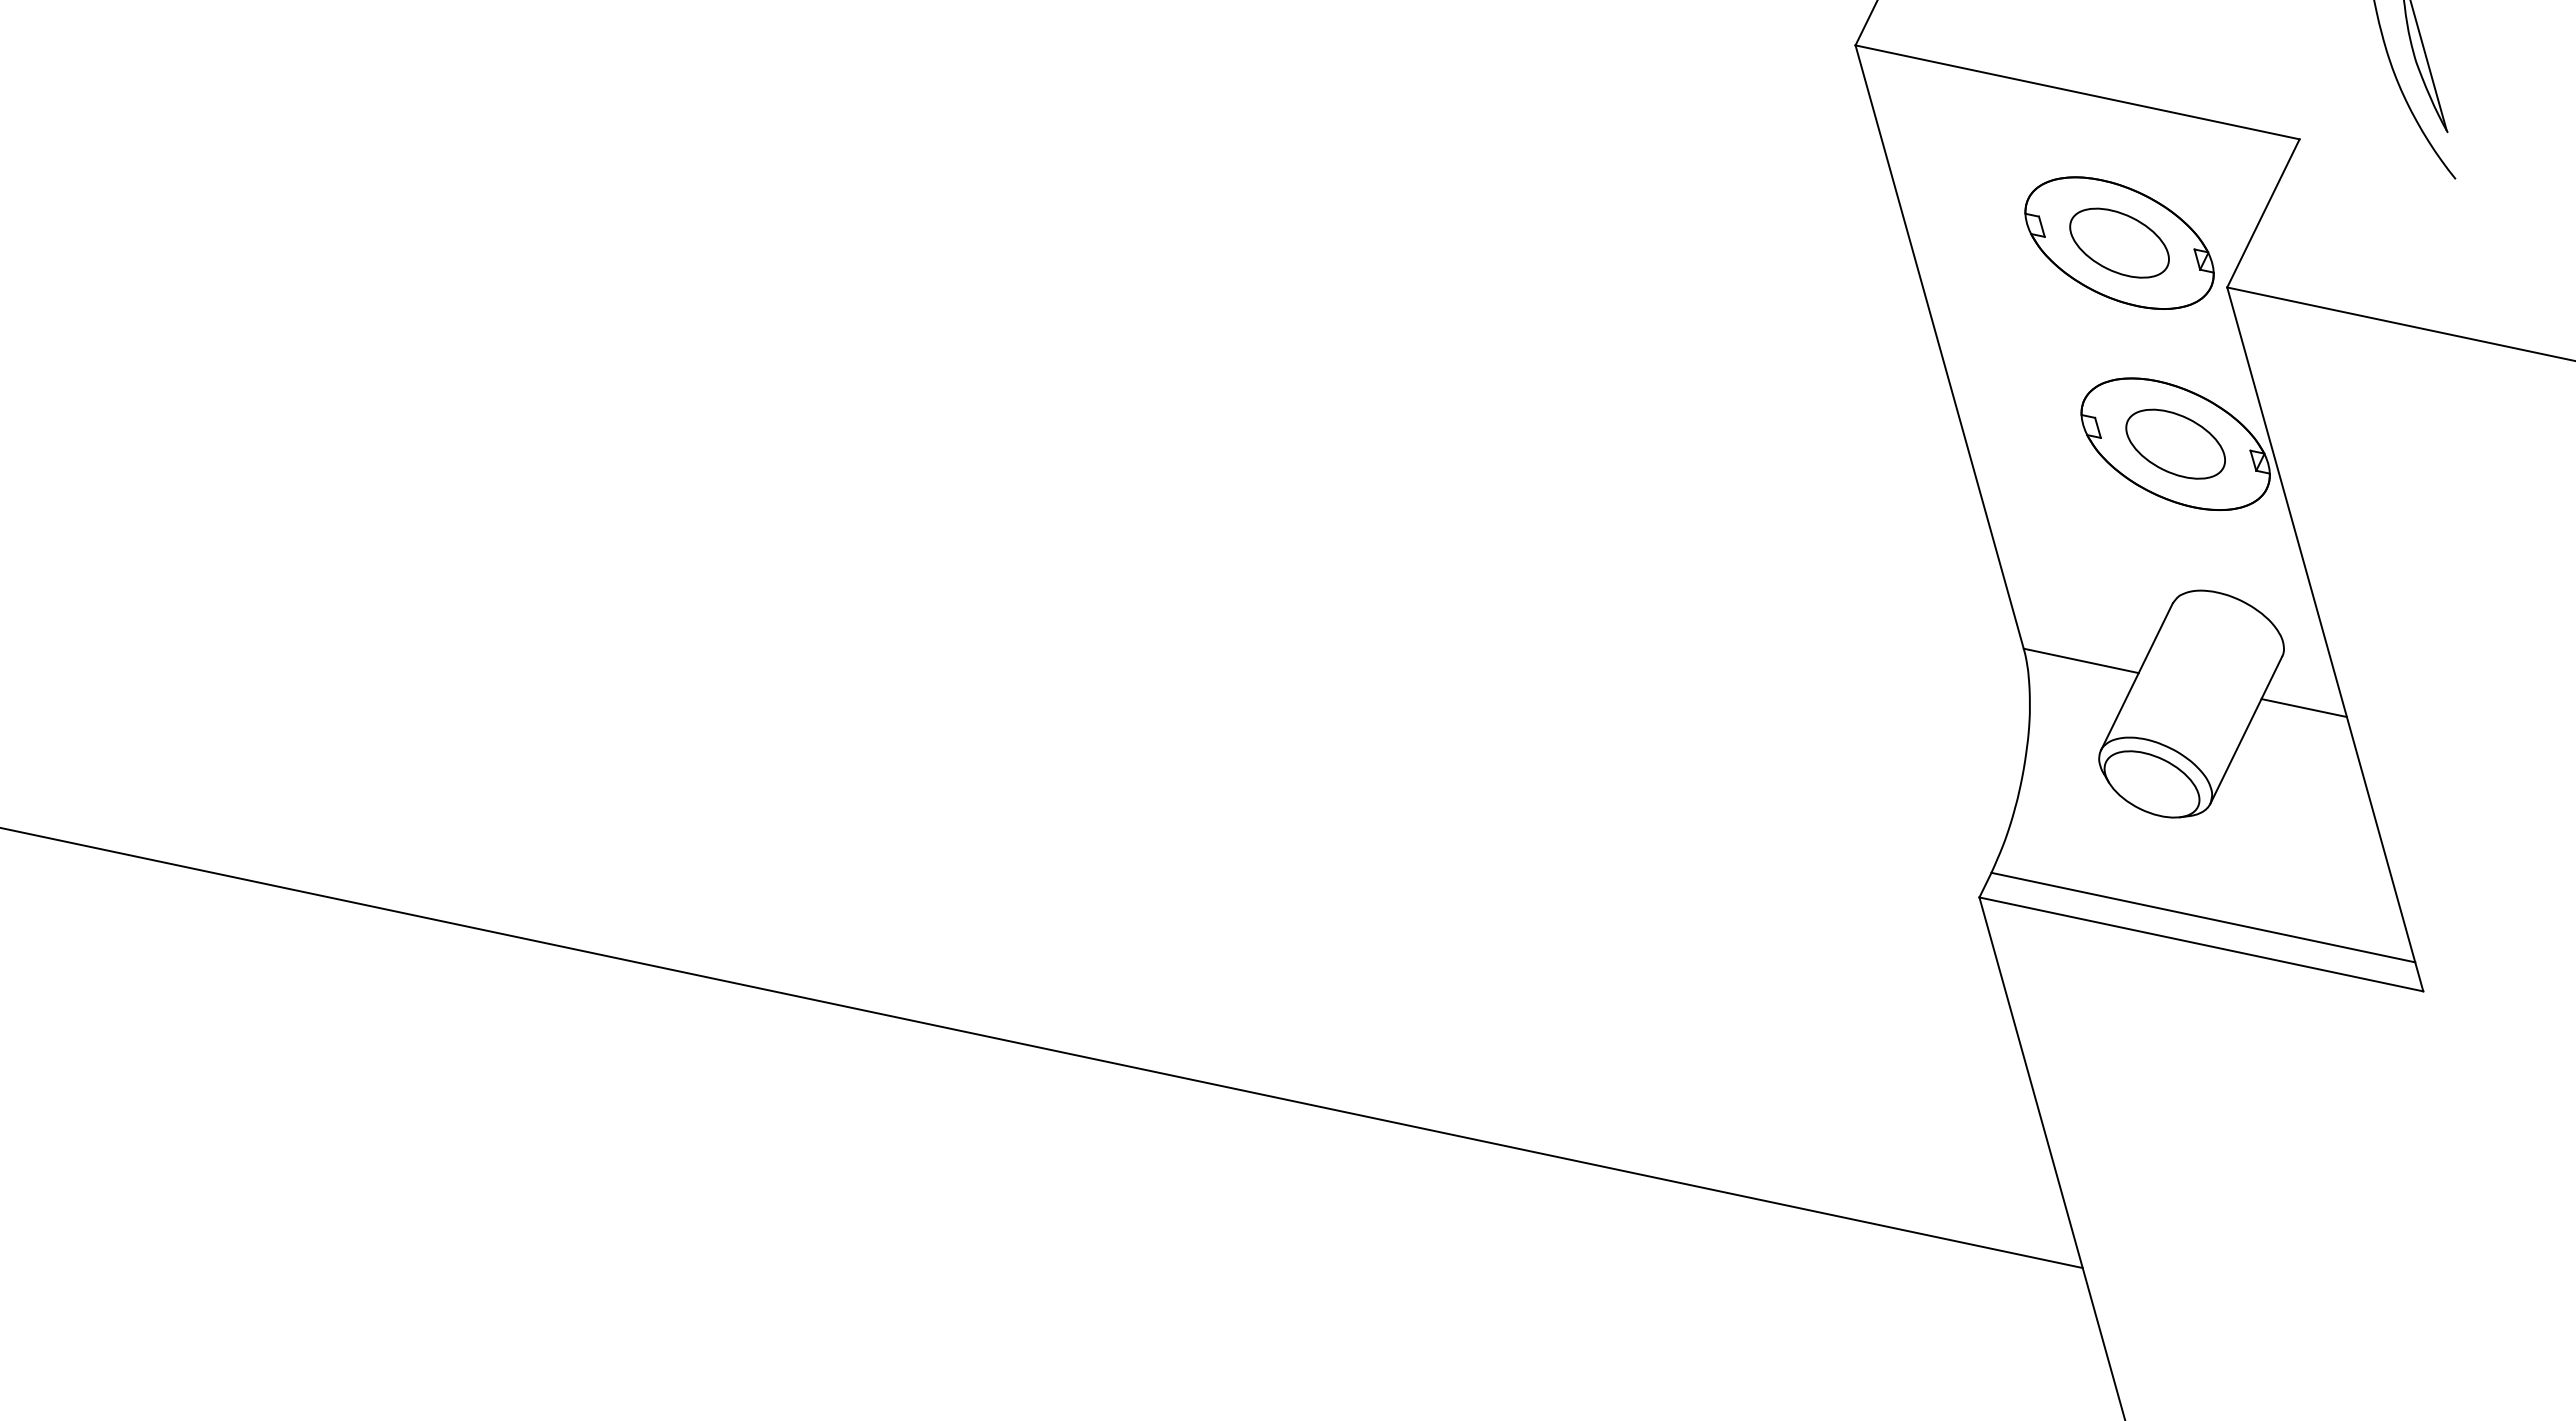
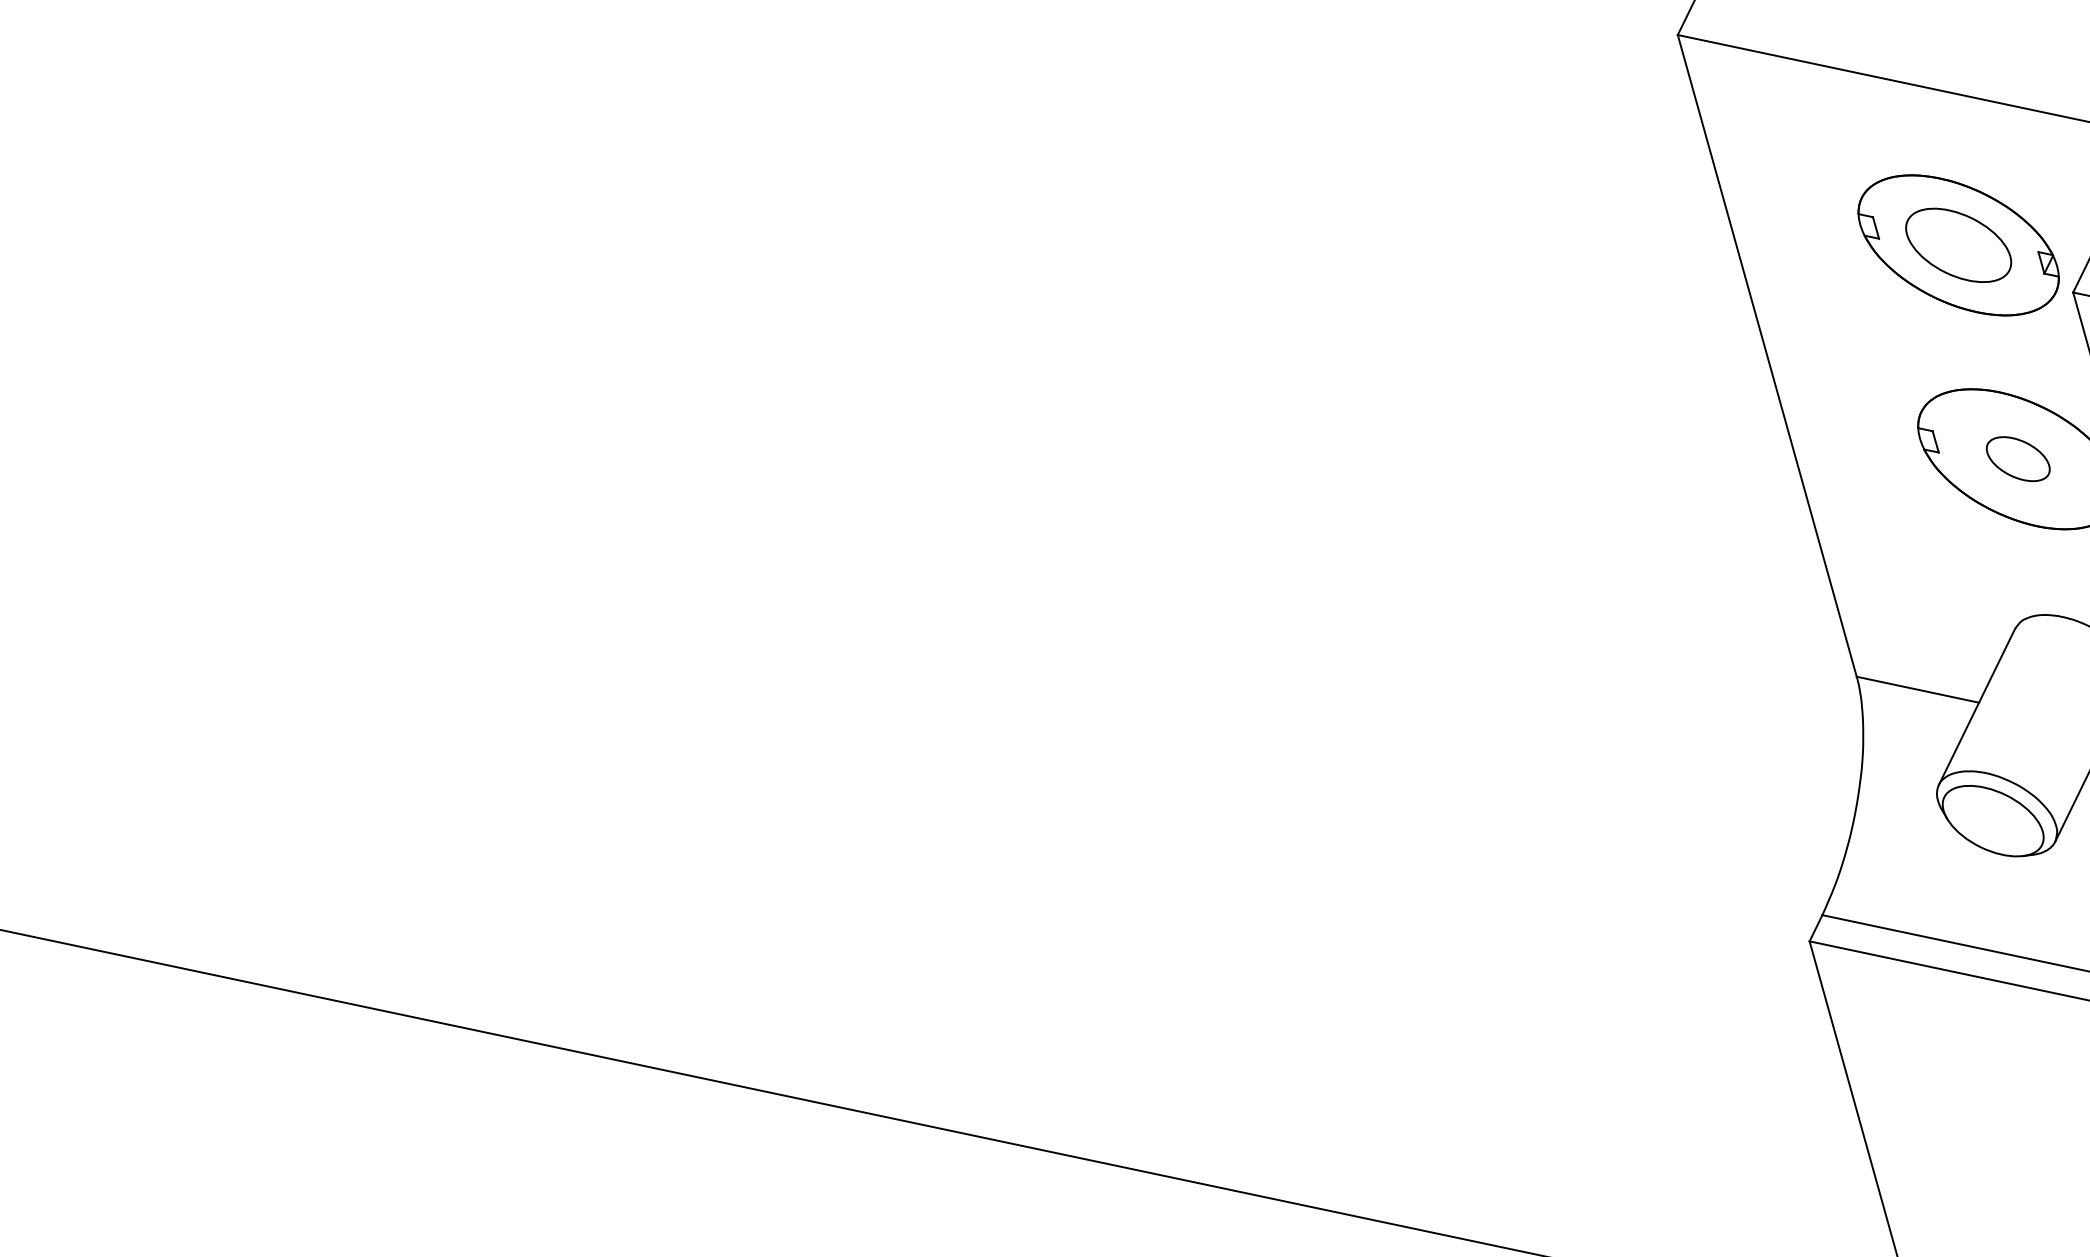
part: (2175, 443) -> (2018, 458), size x0.6

